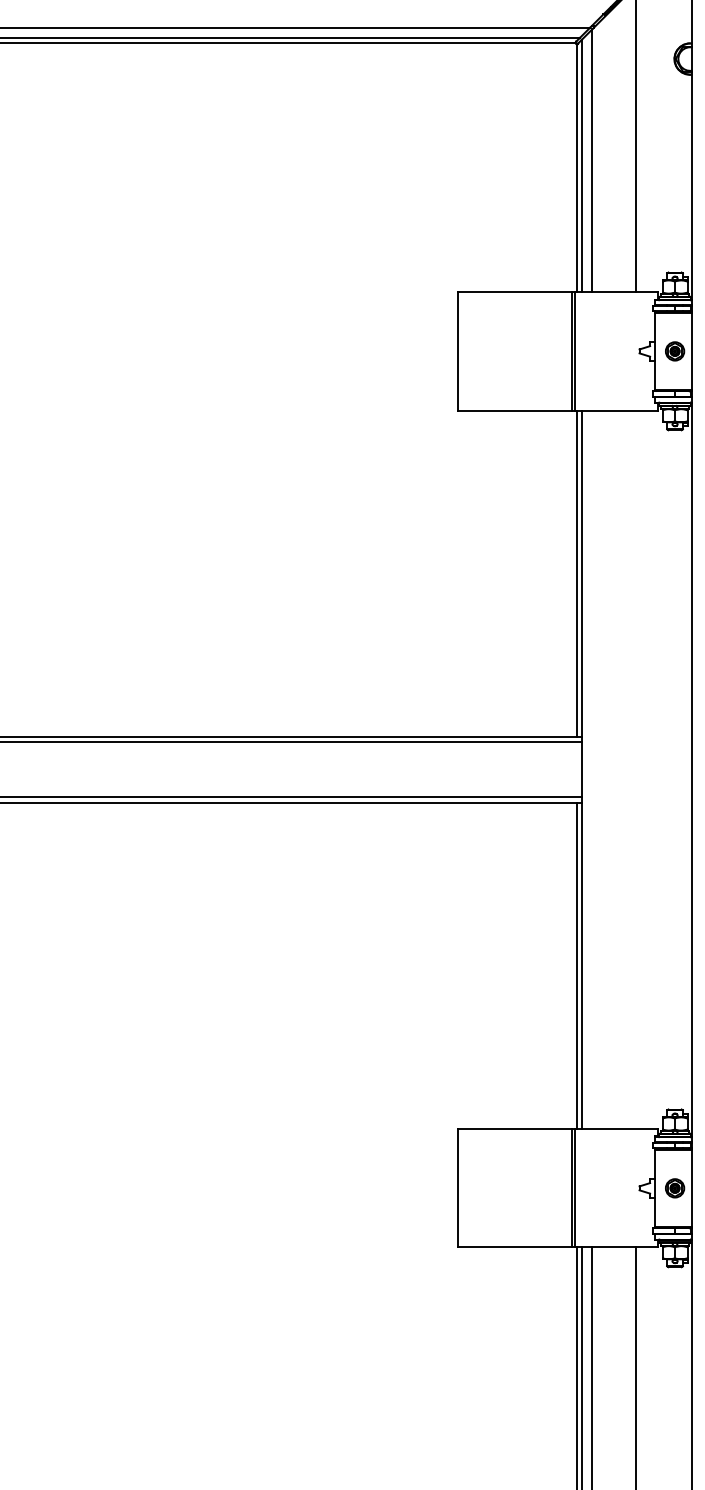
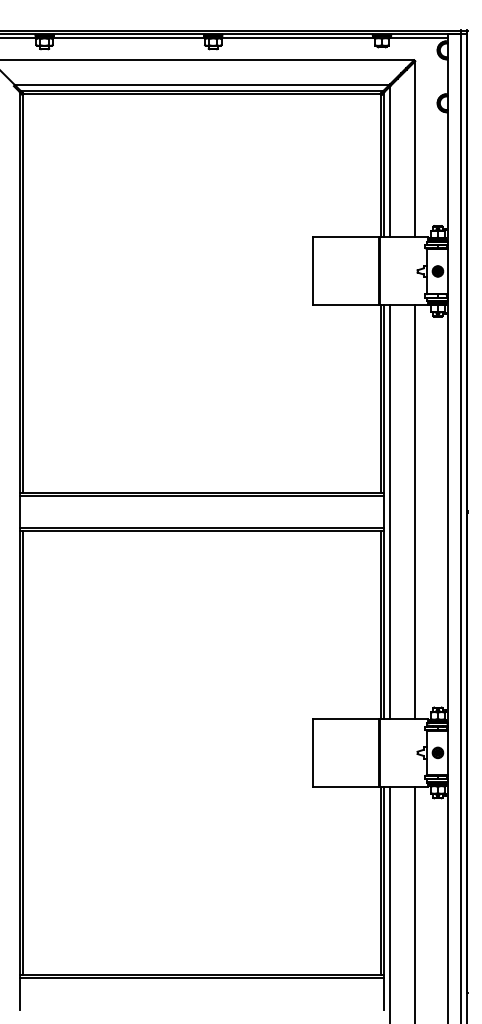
line: (592, 768) -> (390, 511), added
line: (636, 768) -> (415, 511), added

